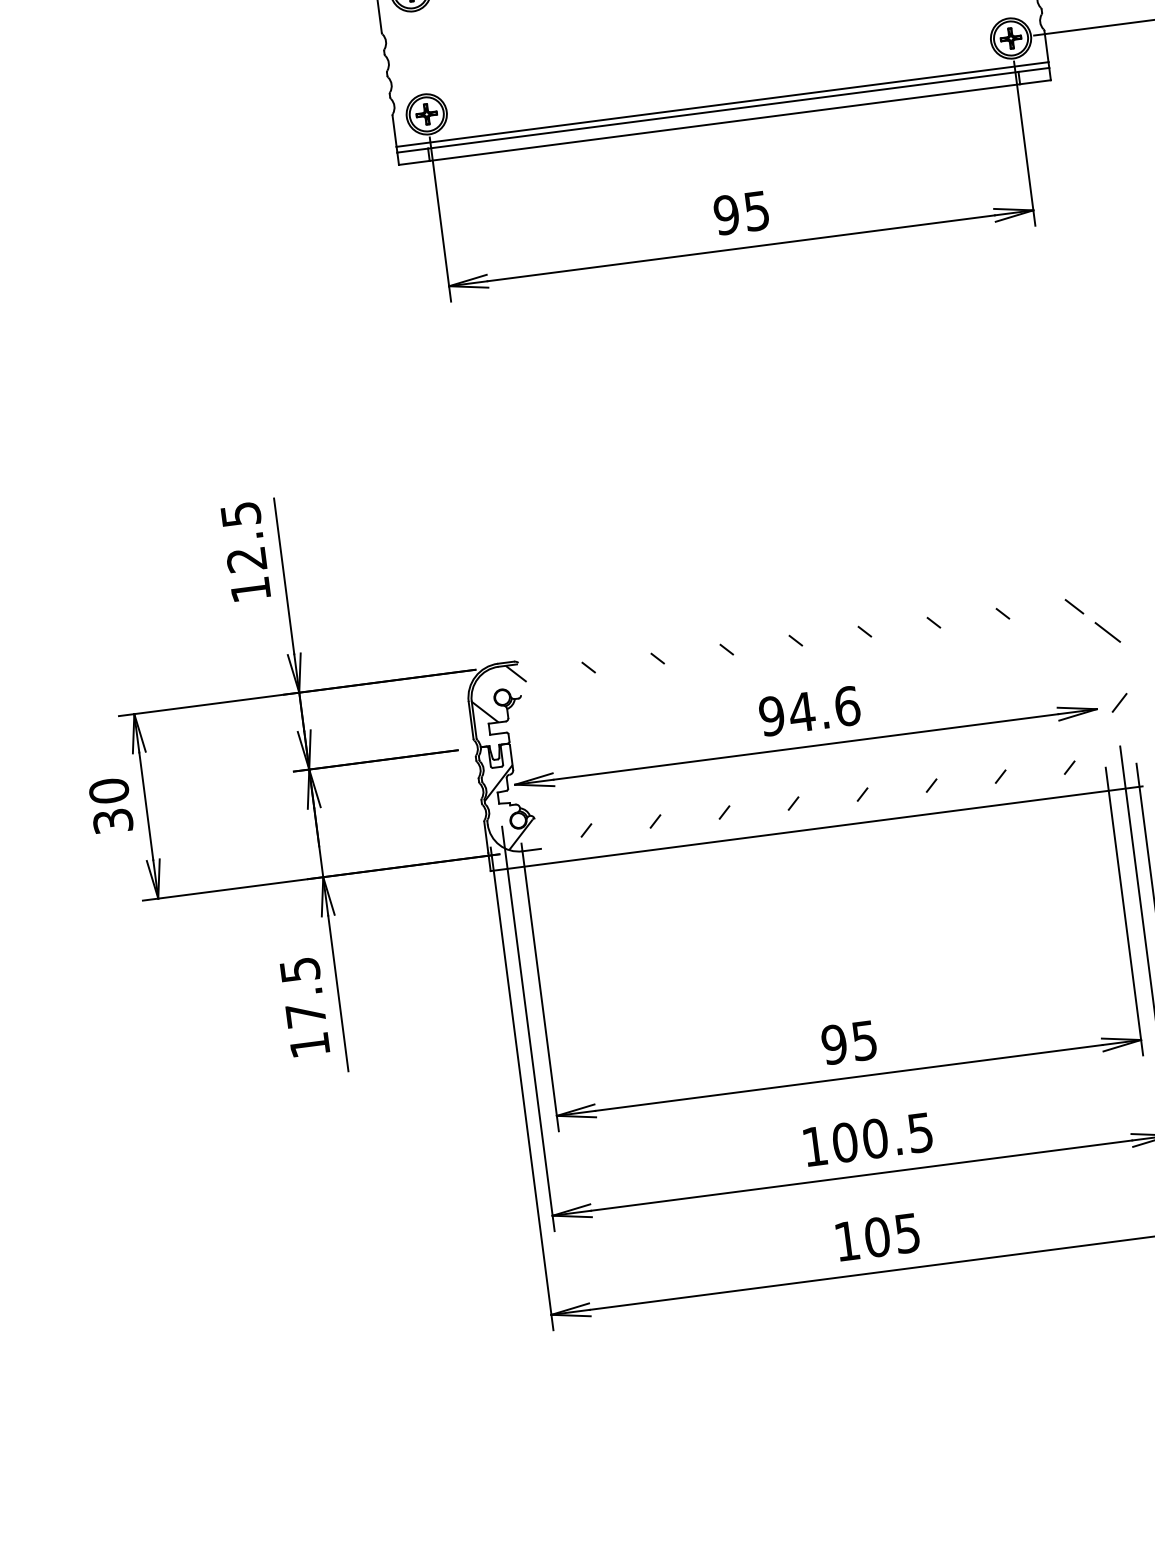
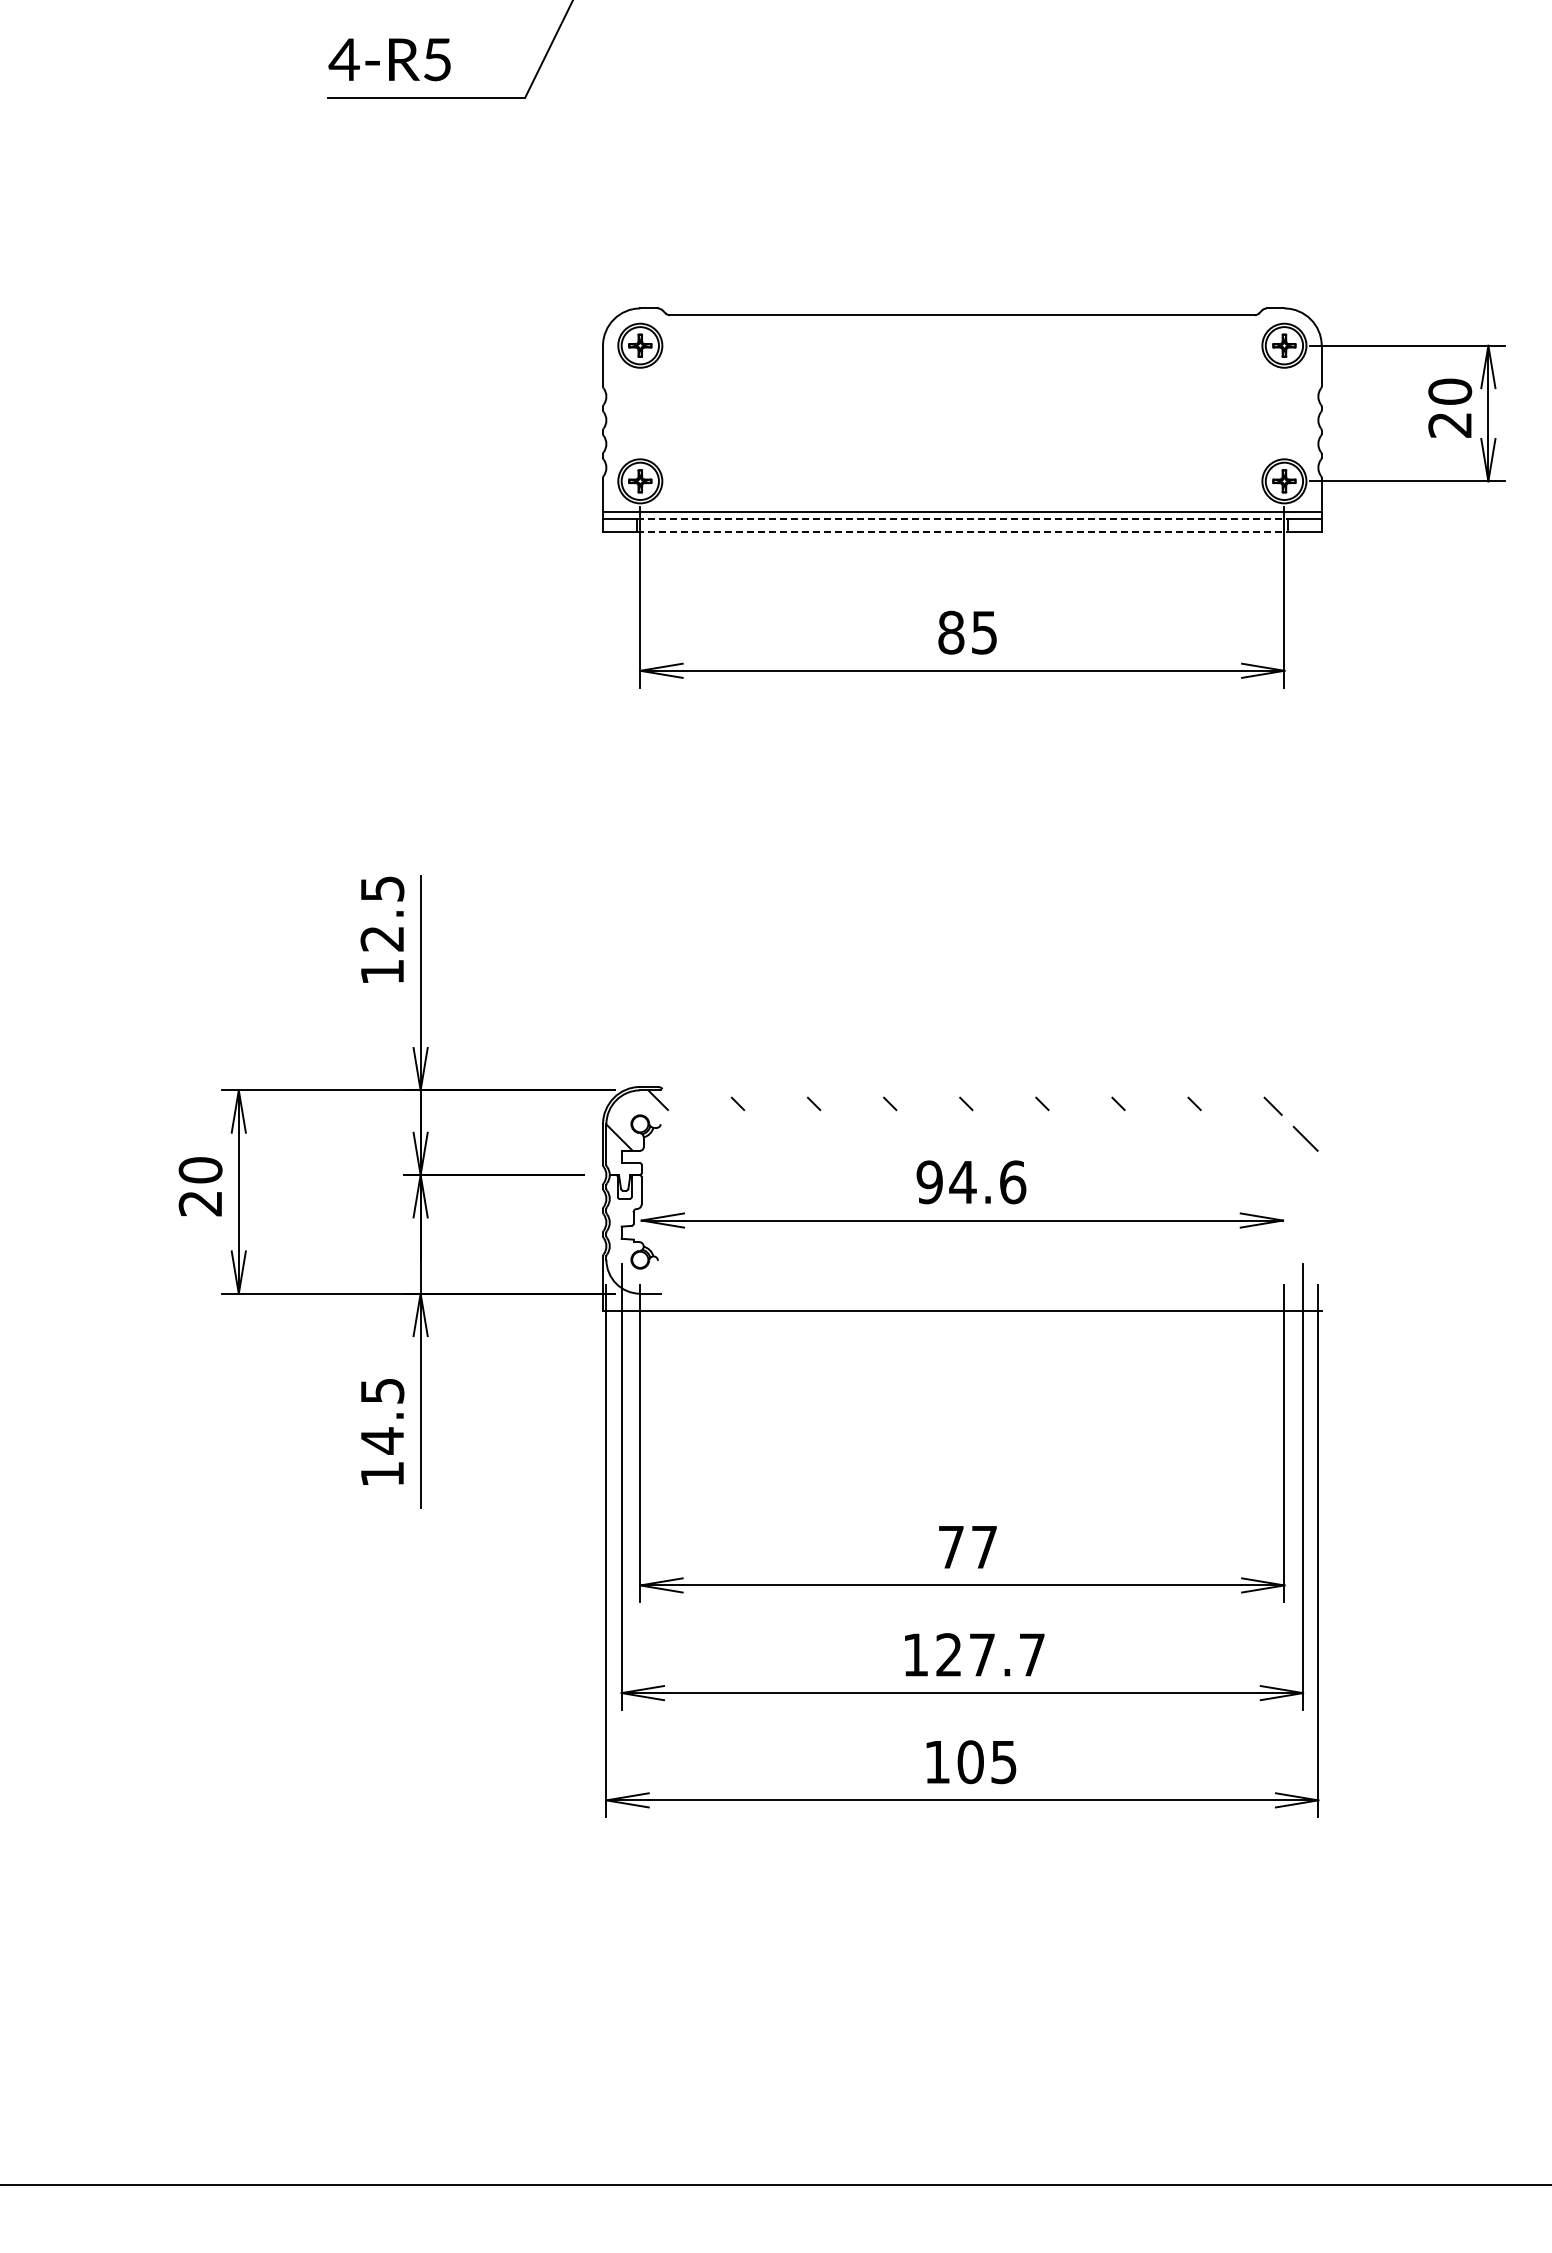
line: (723, 110) -> (962, 518), solid -> dashed
line: (725, 122) -> (962, 532), solid -> dashed
text: (726, 214) -> (951, 632), 95 -> 85
hatch: (808, 768) -> (962, 1244), removed
text: (112, 821) -> (200, 1203), 30 -> 20
text: (305, 1014) -> (382, 1440), 17.5 -> 14.5
text: (849, 1042) -> (967, 1547), 95 -> 77
text: (882, 1137) -> (990, 1654), 100.5 -> 127.7

